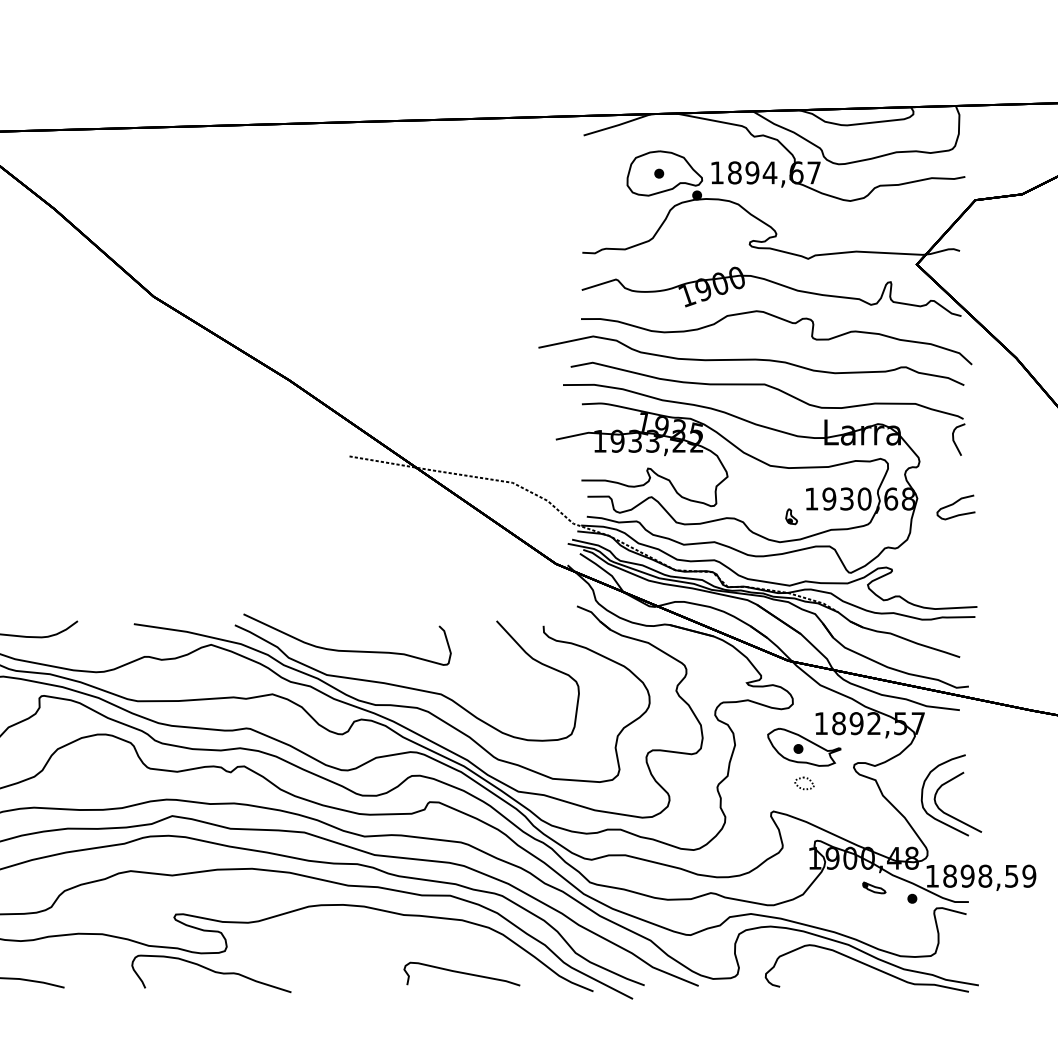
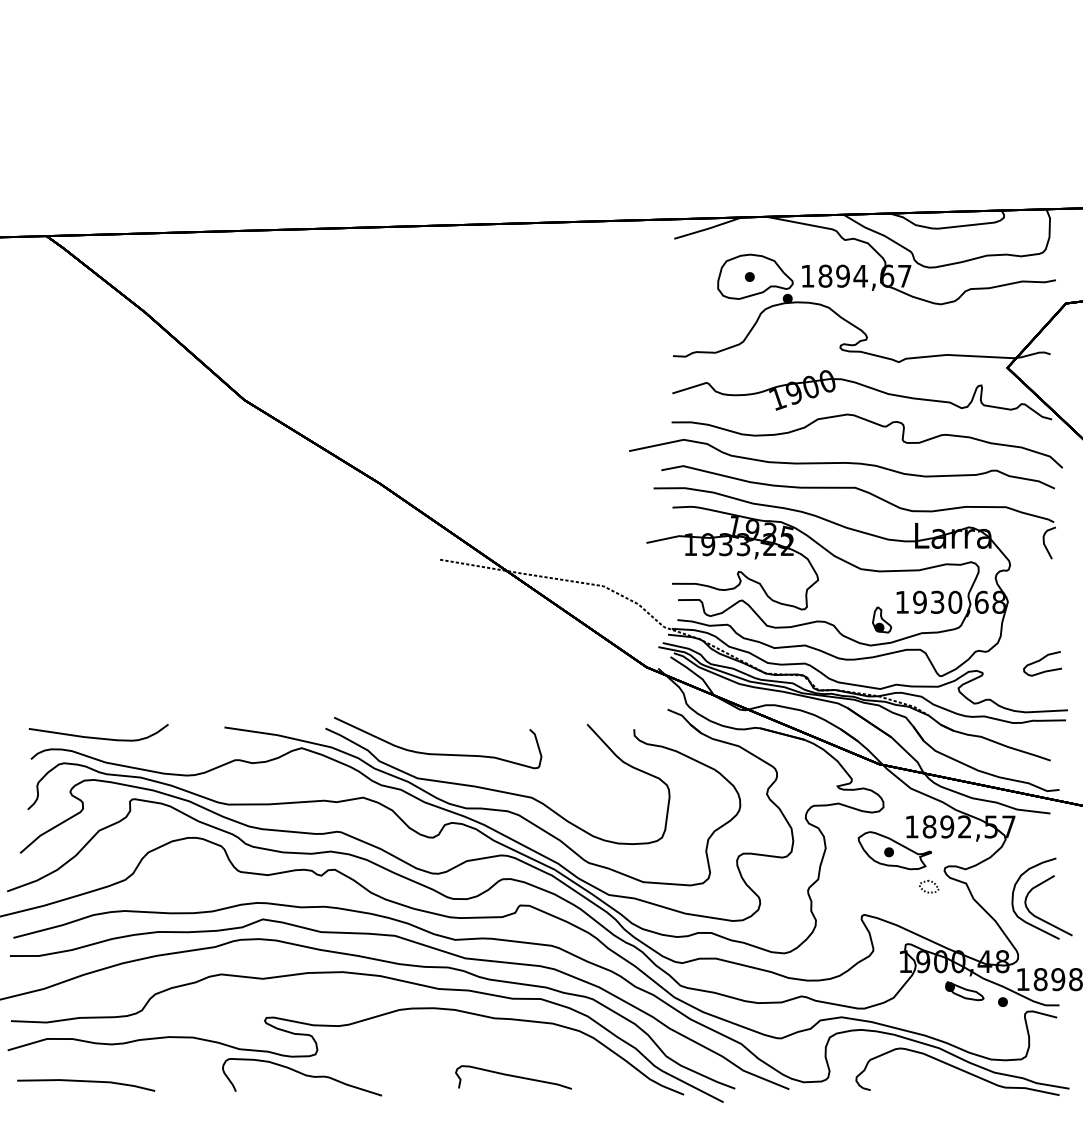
curve: (953, 505) -> (1040, 661), moved
part: (791, 516) -> (882, 619), size x1.67
part: (804, 783) -> (929, 886), moved
part: (873, 888) -> (964, 991), size x1.67
curve: (461, 973) -> (513, 1076), moved

